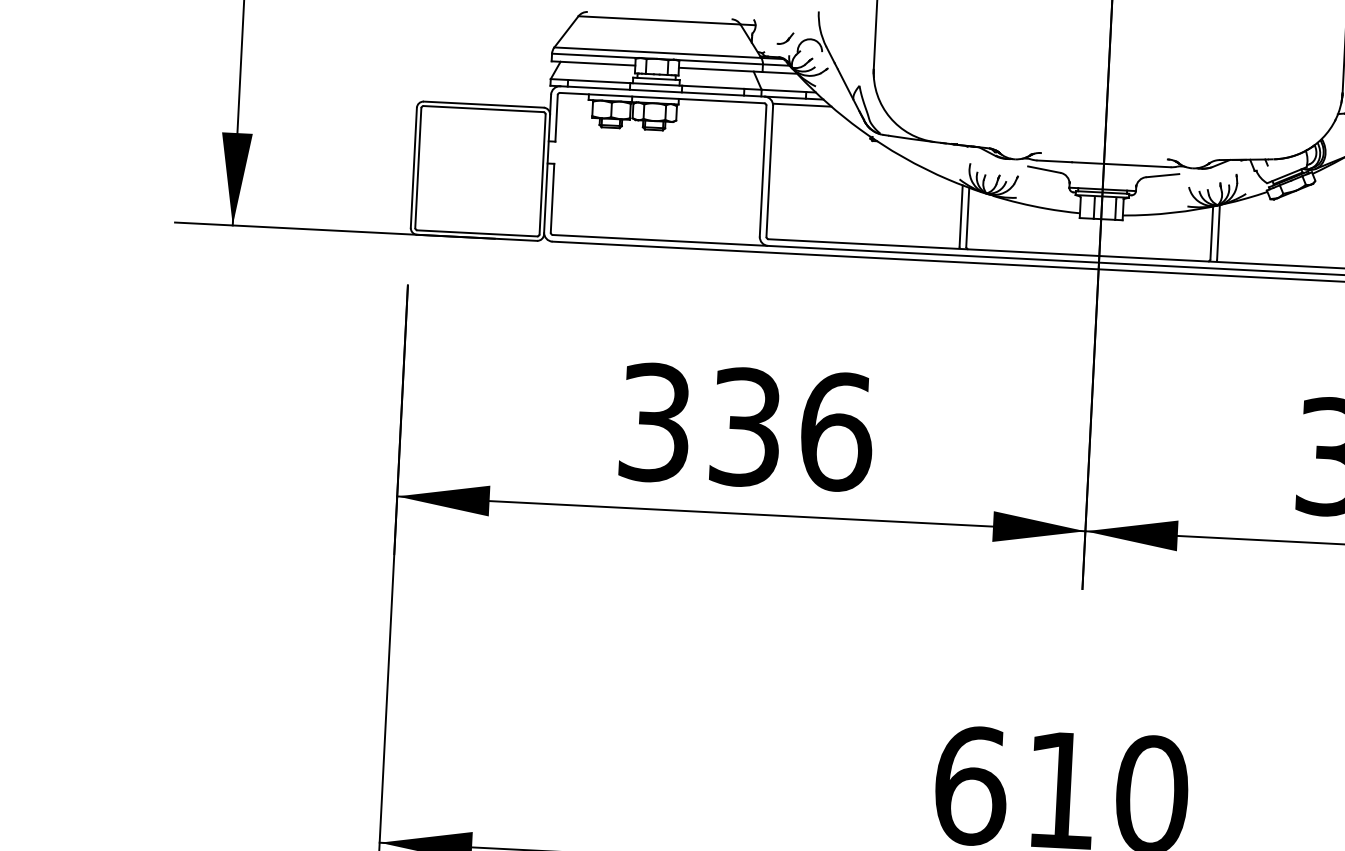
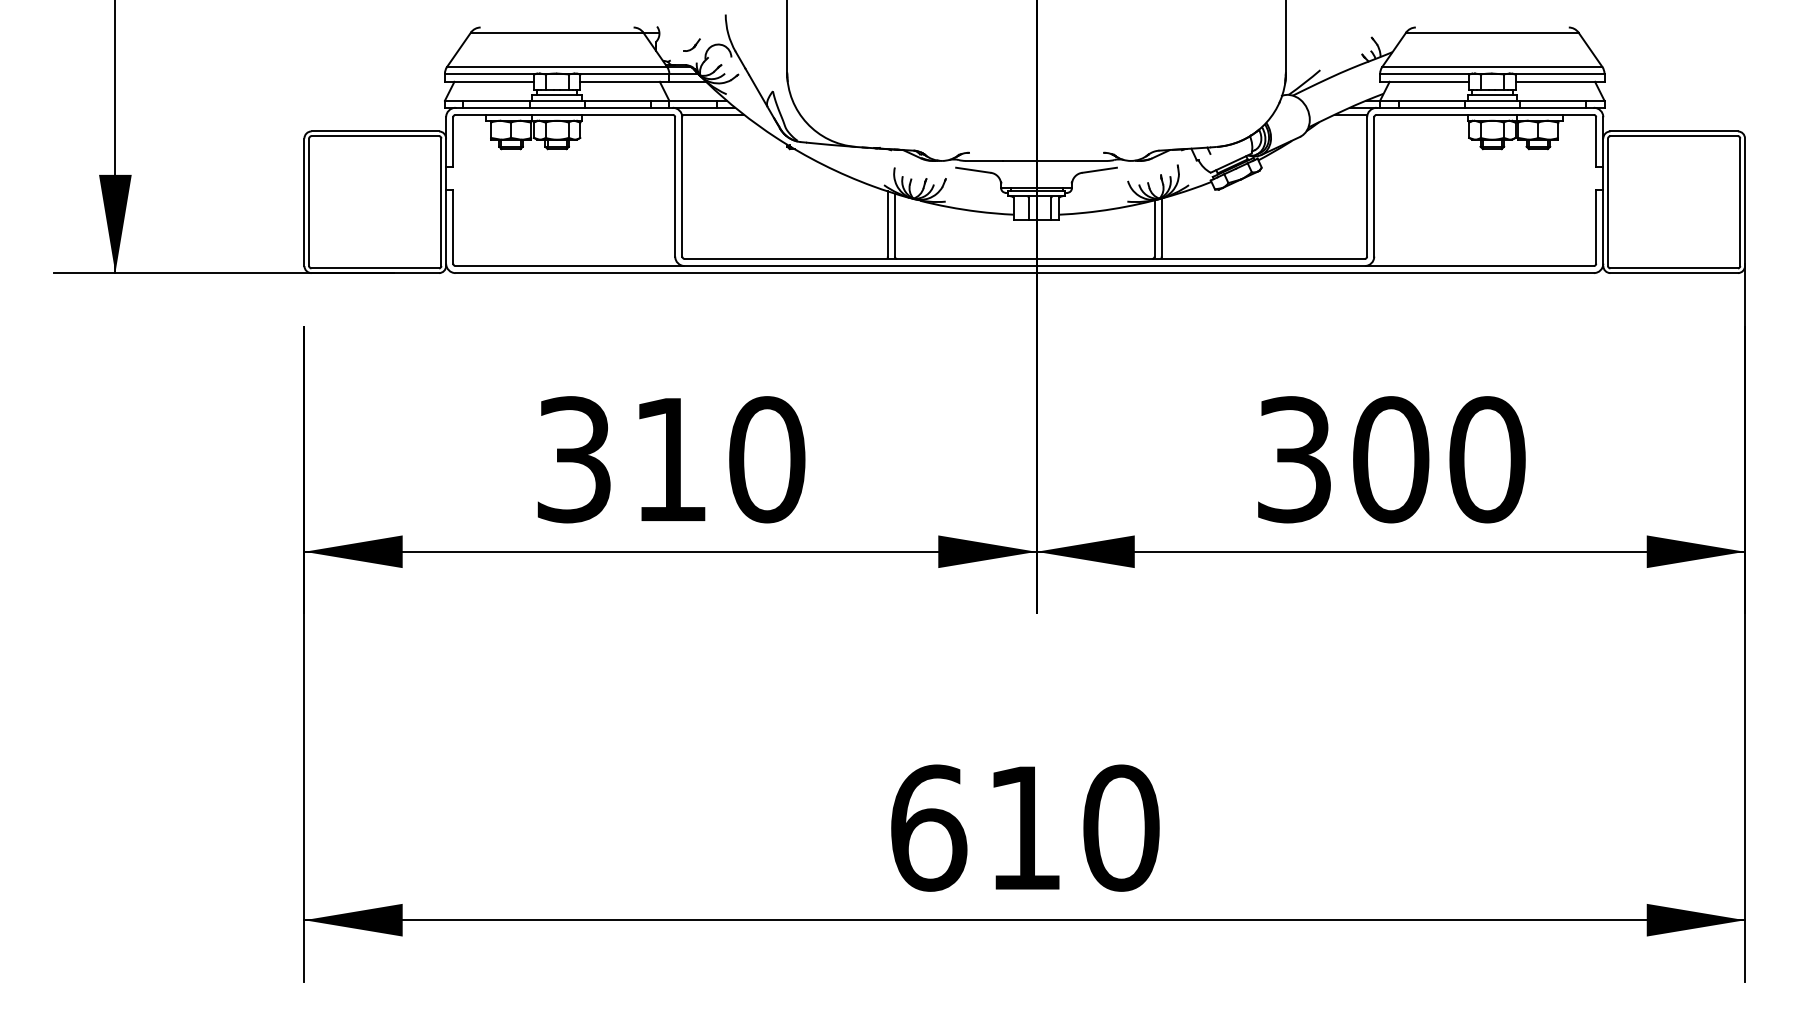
text: (791, 429) -> (719, 459), 336 -> 310

